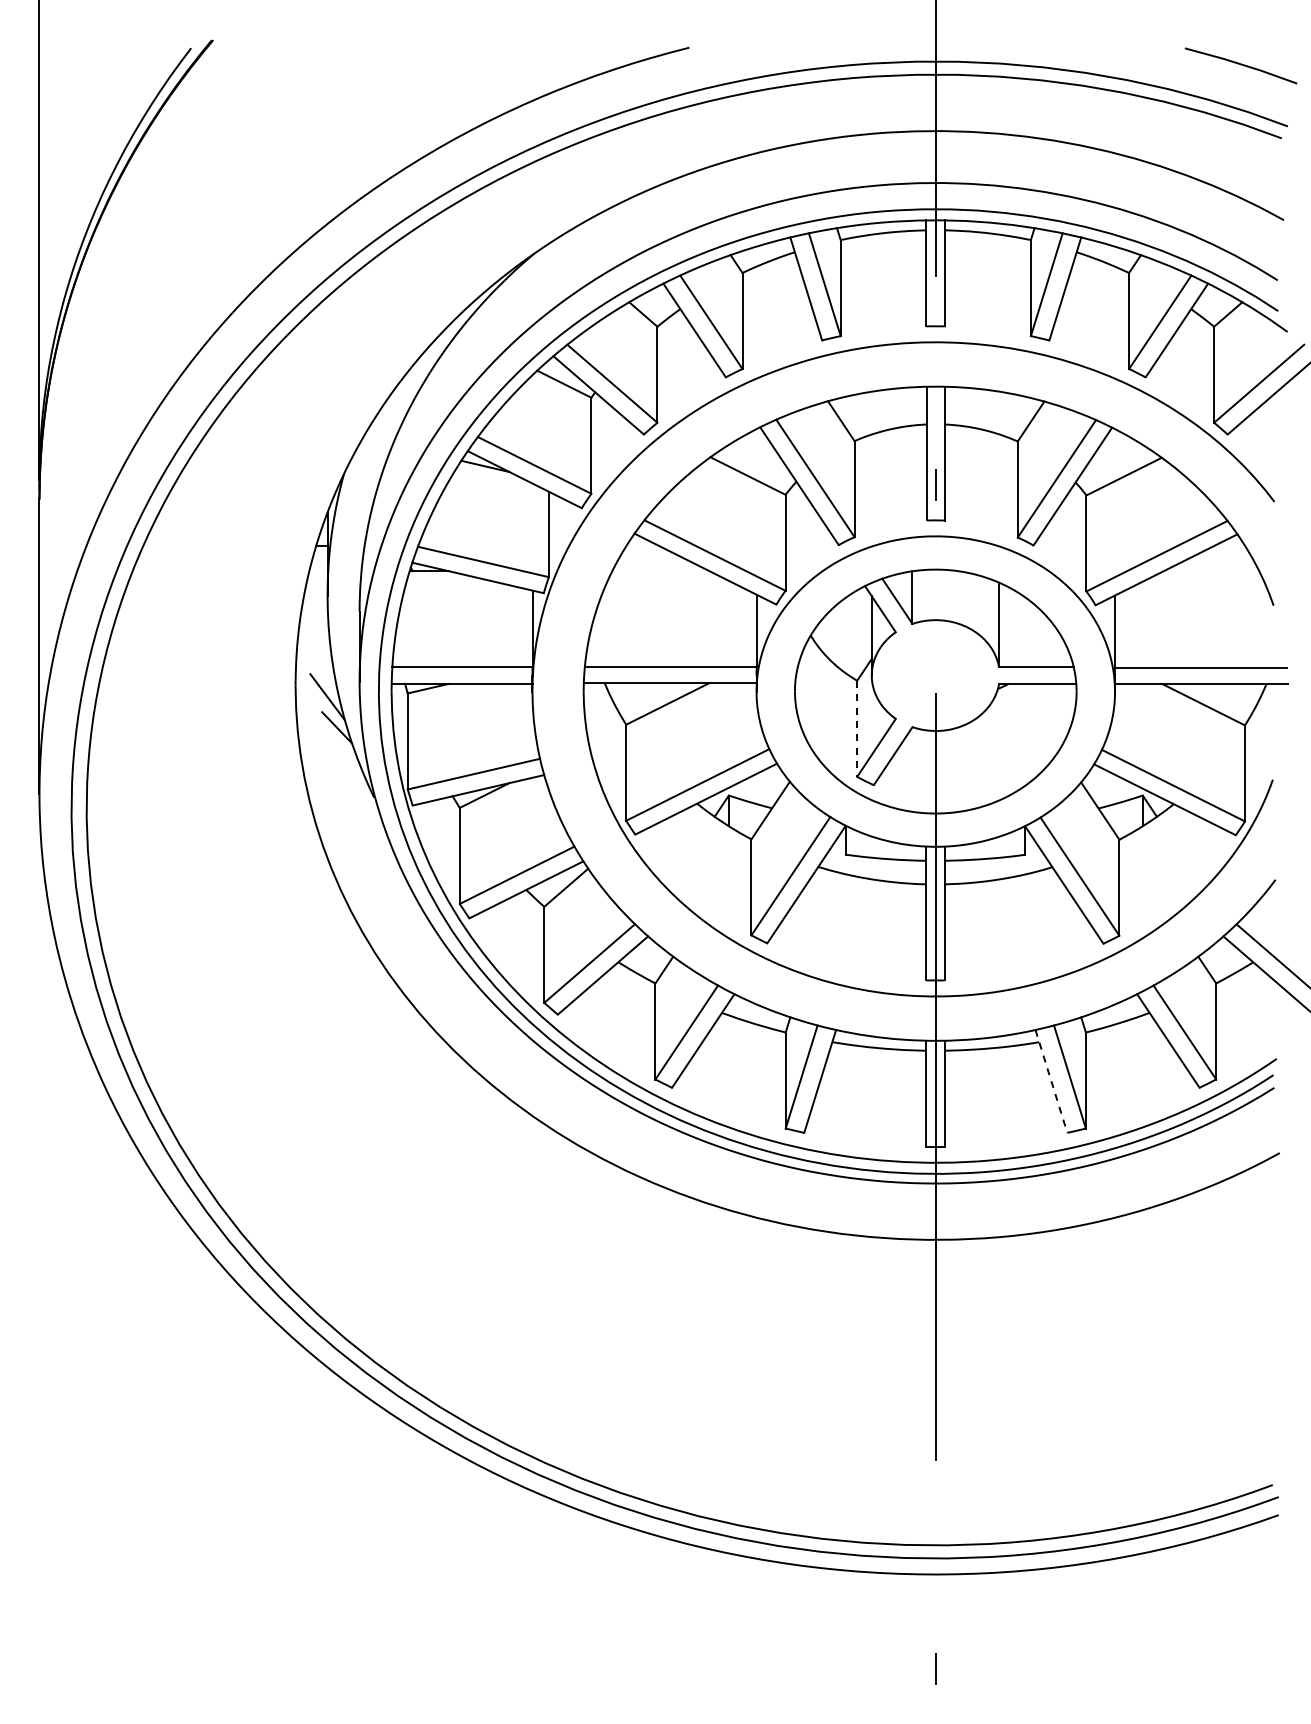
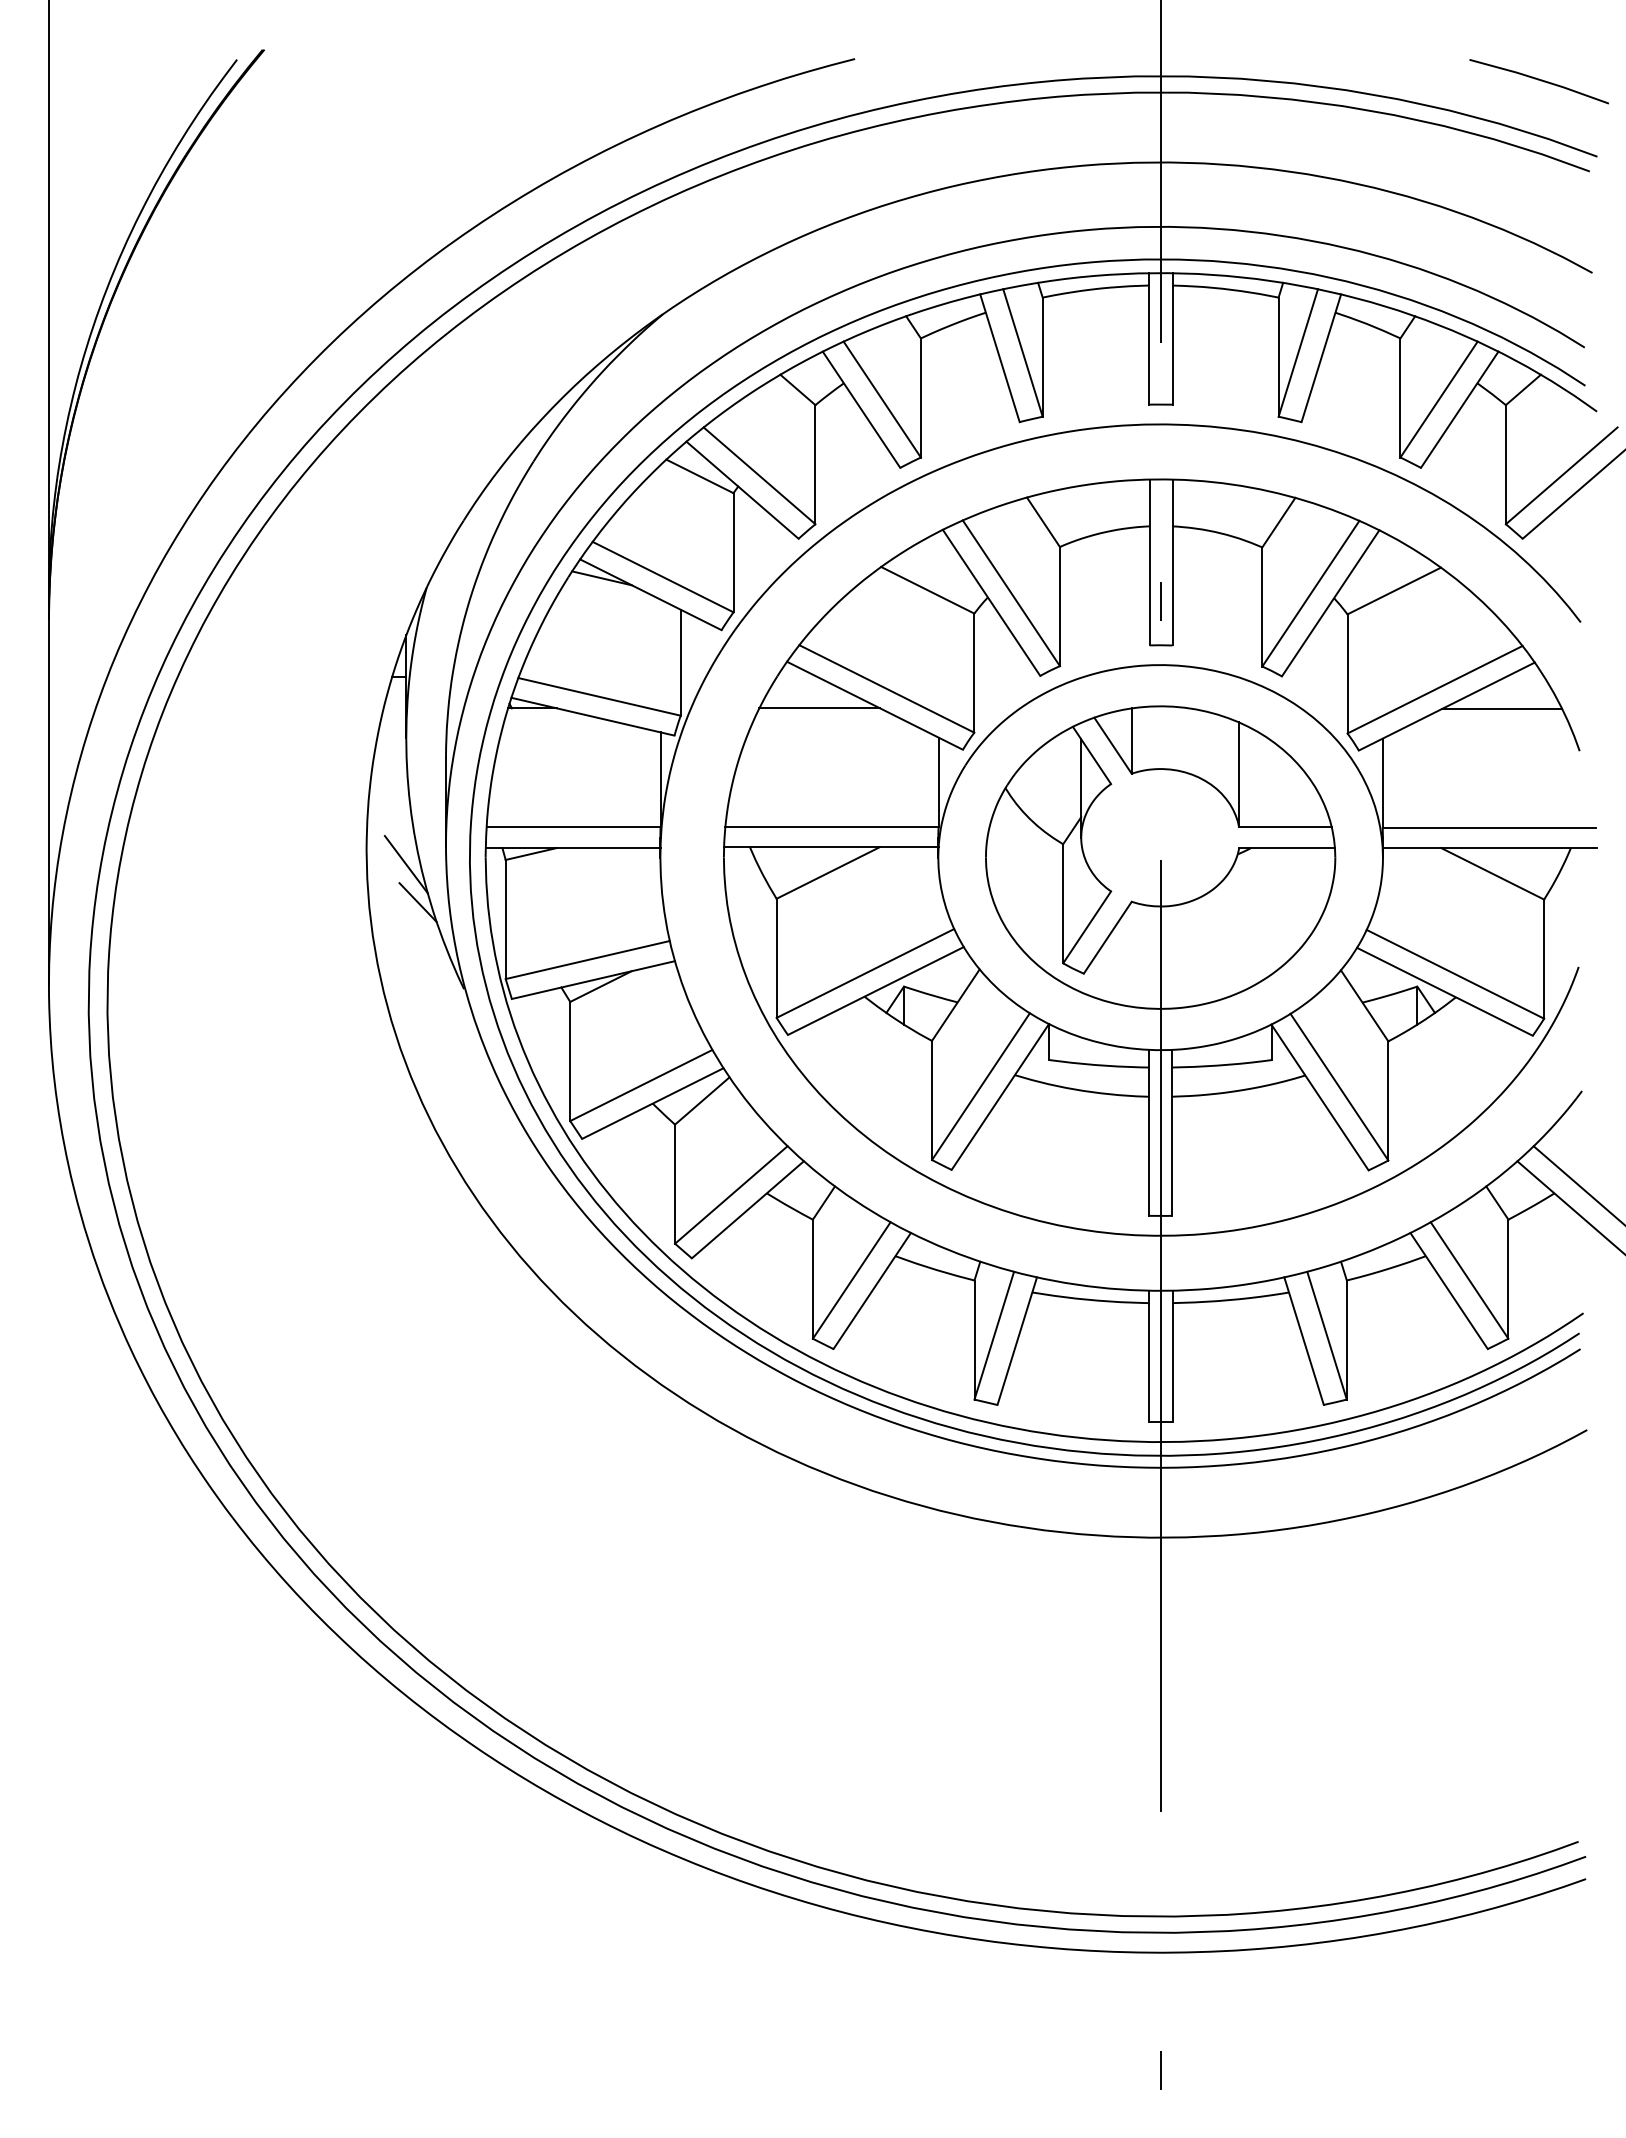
line: (660, 571) -> (819, 708), added
line: (1210, 571) -> (1501, 708), added
line: (857, 729) -> (1063, 904), dashed -> solid
line: (1051, 1081) -> (1304, 1341), dashed -> solid

